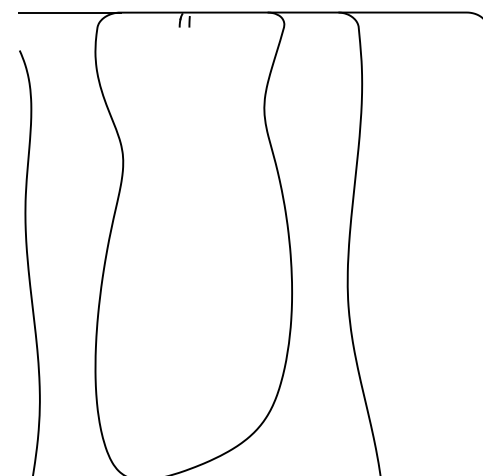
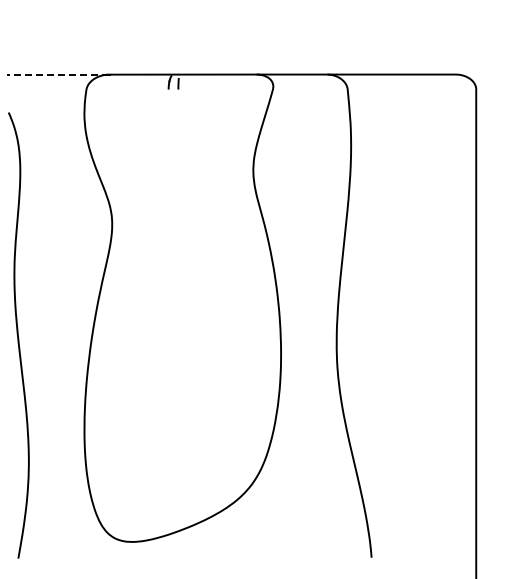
line: (68, 12) -> (57, 74), solid -> dashed

